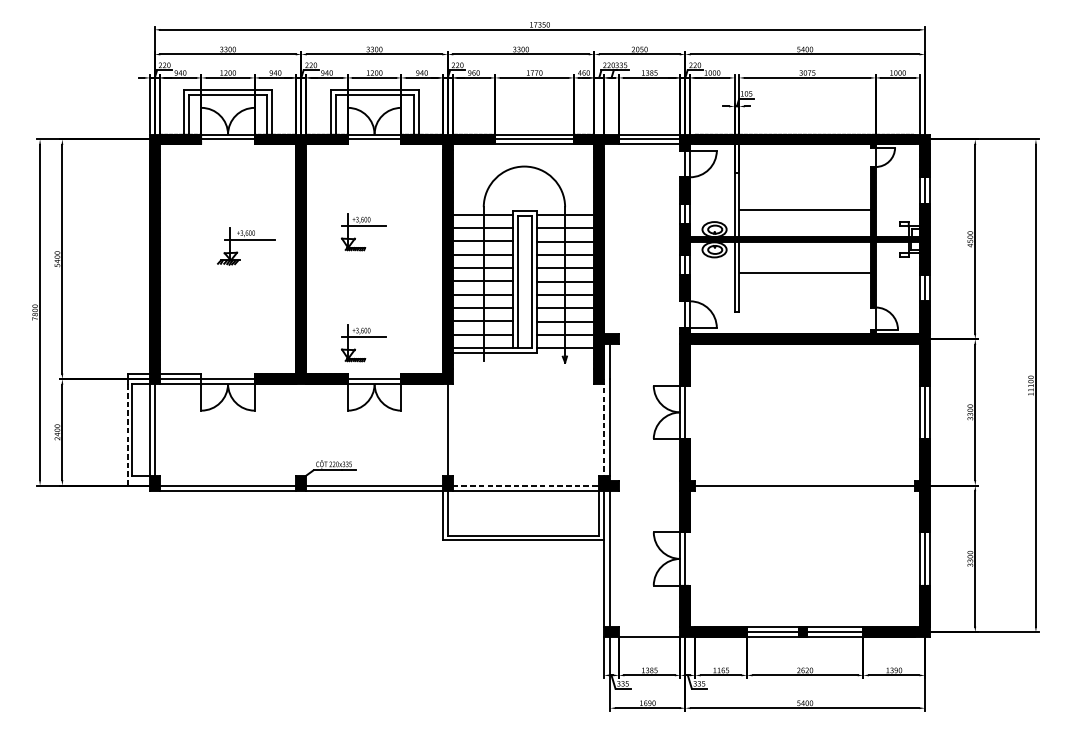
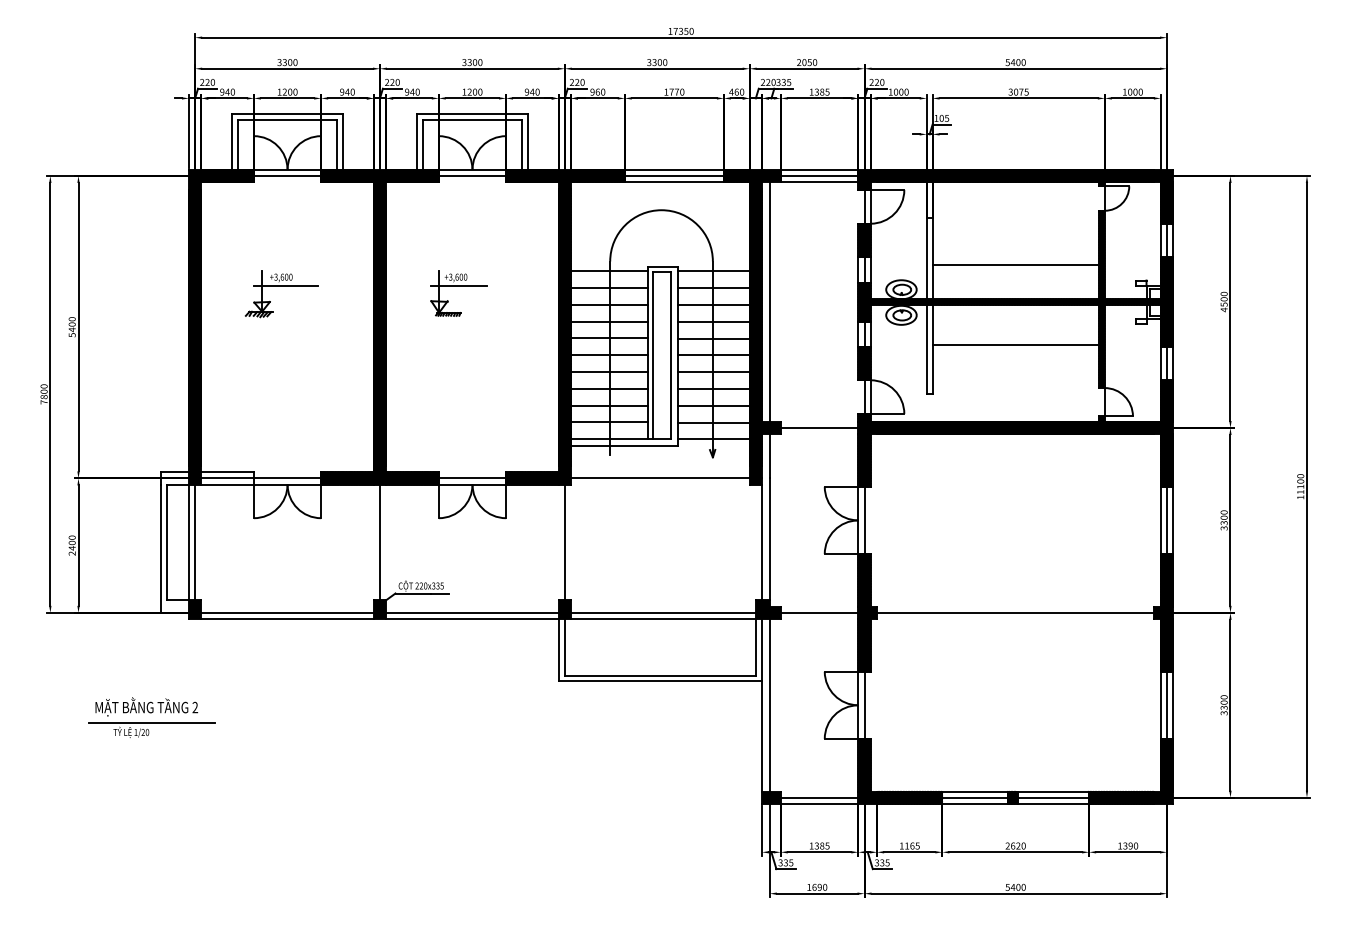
line: (609, 238) -> (769, 301), added
part: (246, 240) -> (281, 286), moved
part: (363, 337) -> (458, 426), removed
line: (649, 339) -> (819, 428), added
line: (523, 379) -> (660, 478), added
line: (604, 427) -> (762, 539), dashed -> solid
line: (301, 429) -> (380, 542), added
line: (127, 434) -> (160, 548), dashed -> solid
line: (525, 485) -> (663, 612), dashed -> solid
line: (649, 485) -> (819, 612), added
part: (120, 568) -> (151, 717), added
line: (649, 631) -> (819, 797), added

